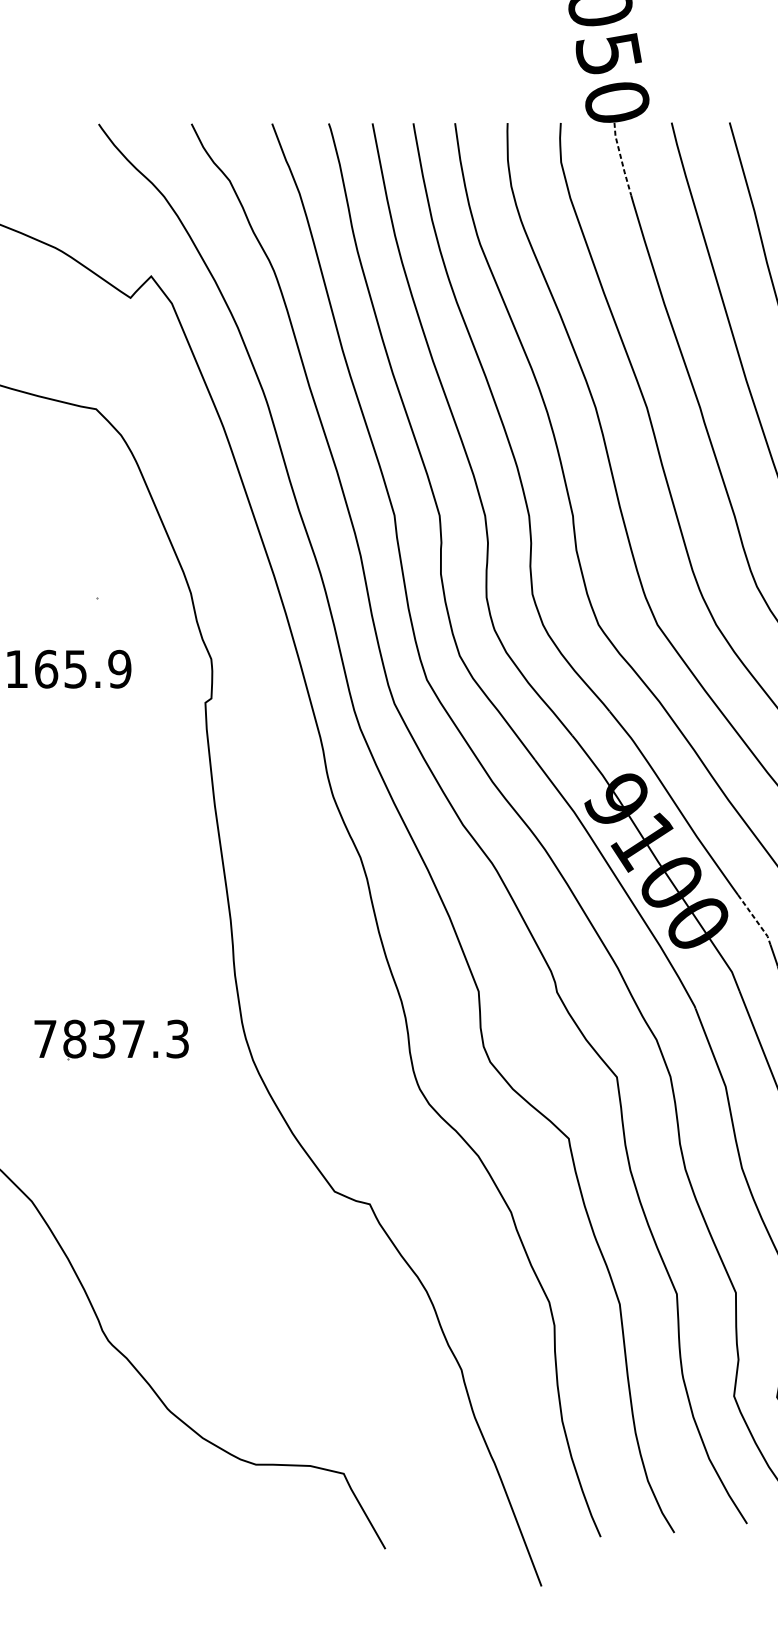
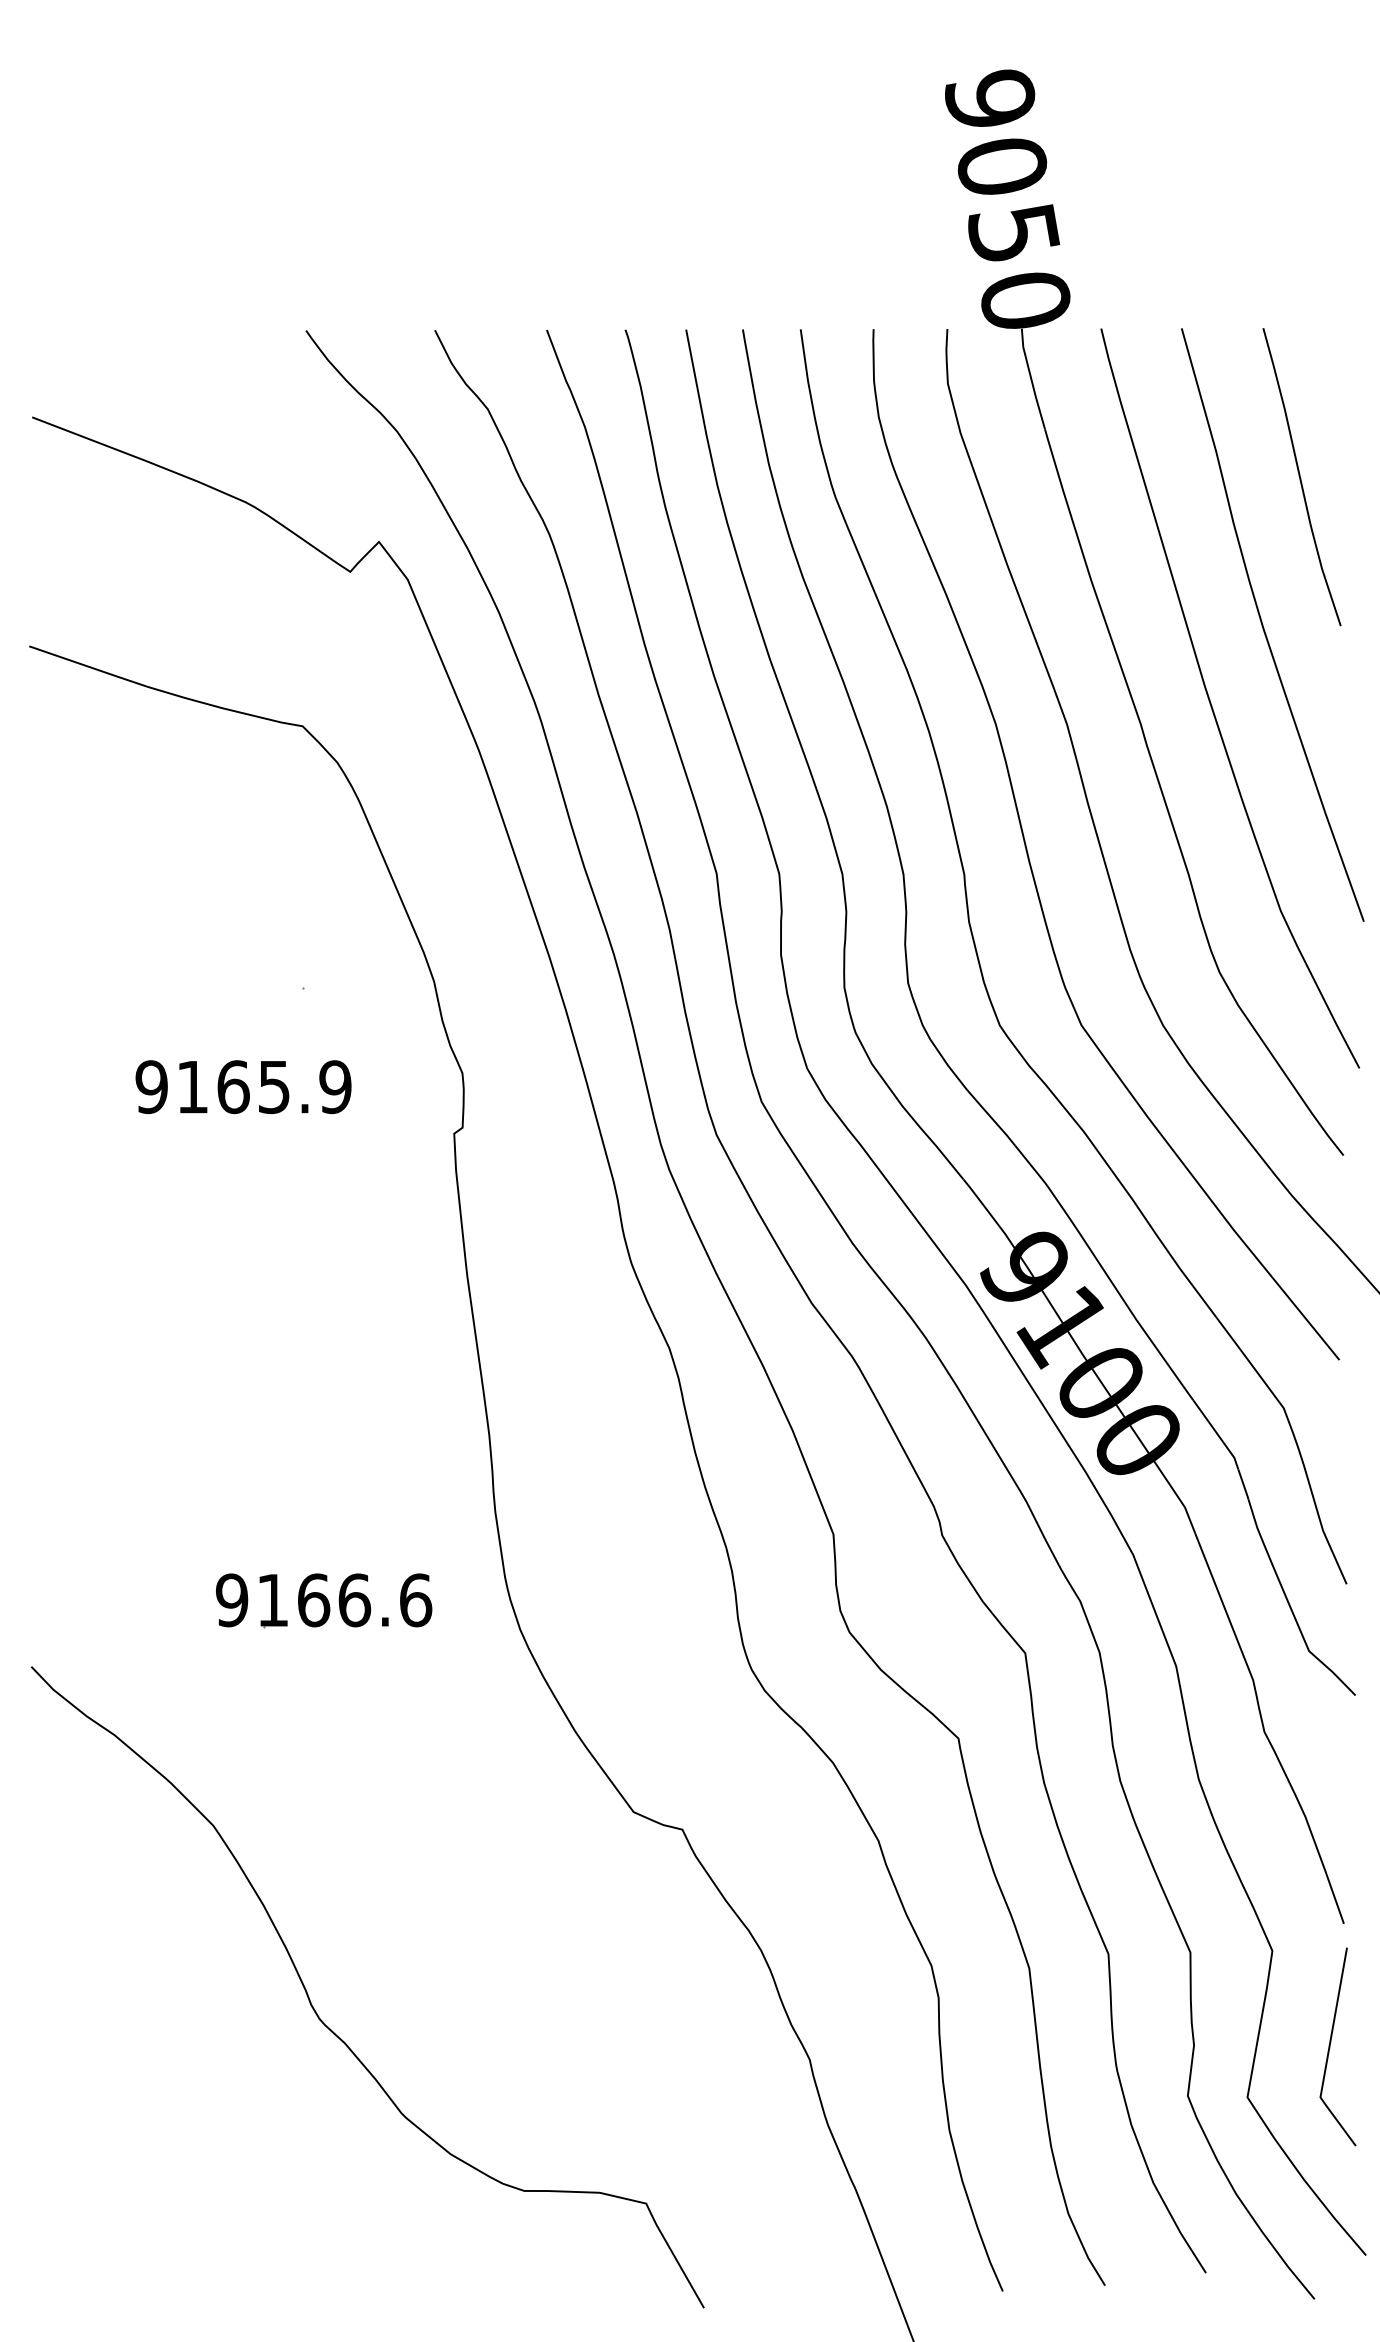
line: (621, 159) -> (1031, 379), dashed -> solid
line: (755, 919) -> (1217, 1434), dashed -> solid
text: (111, 1039) -> (324, 1600), 7837.3 -> 9166.6

